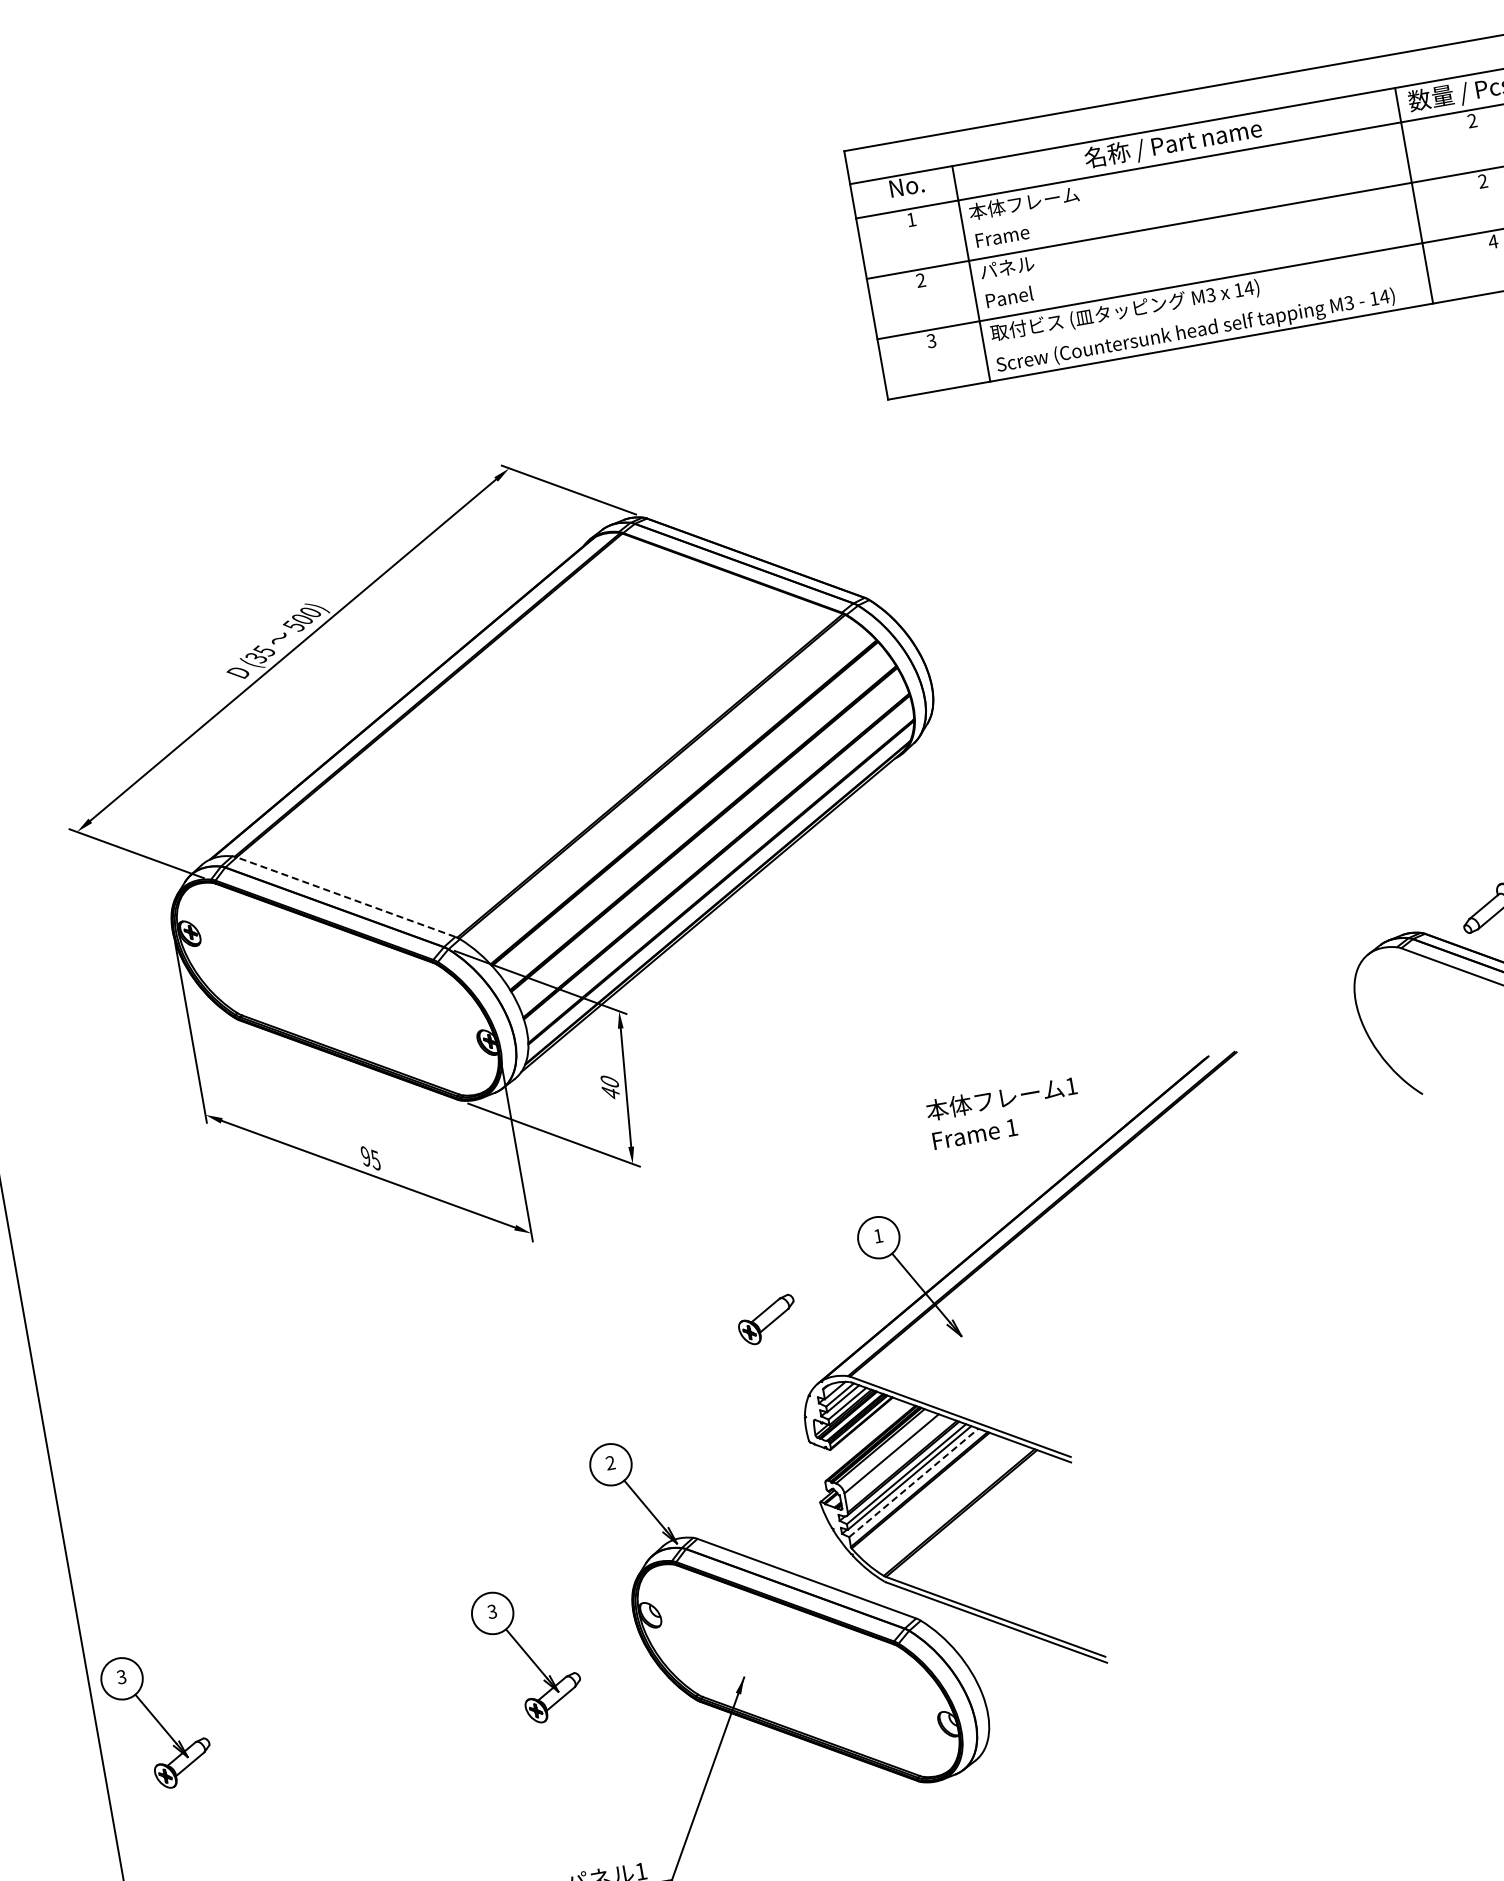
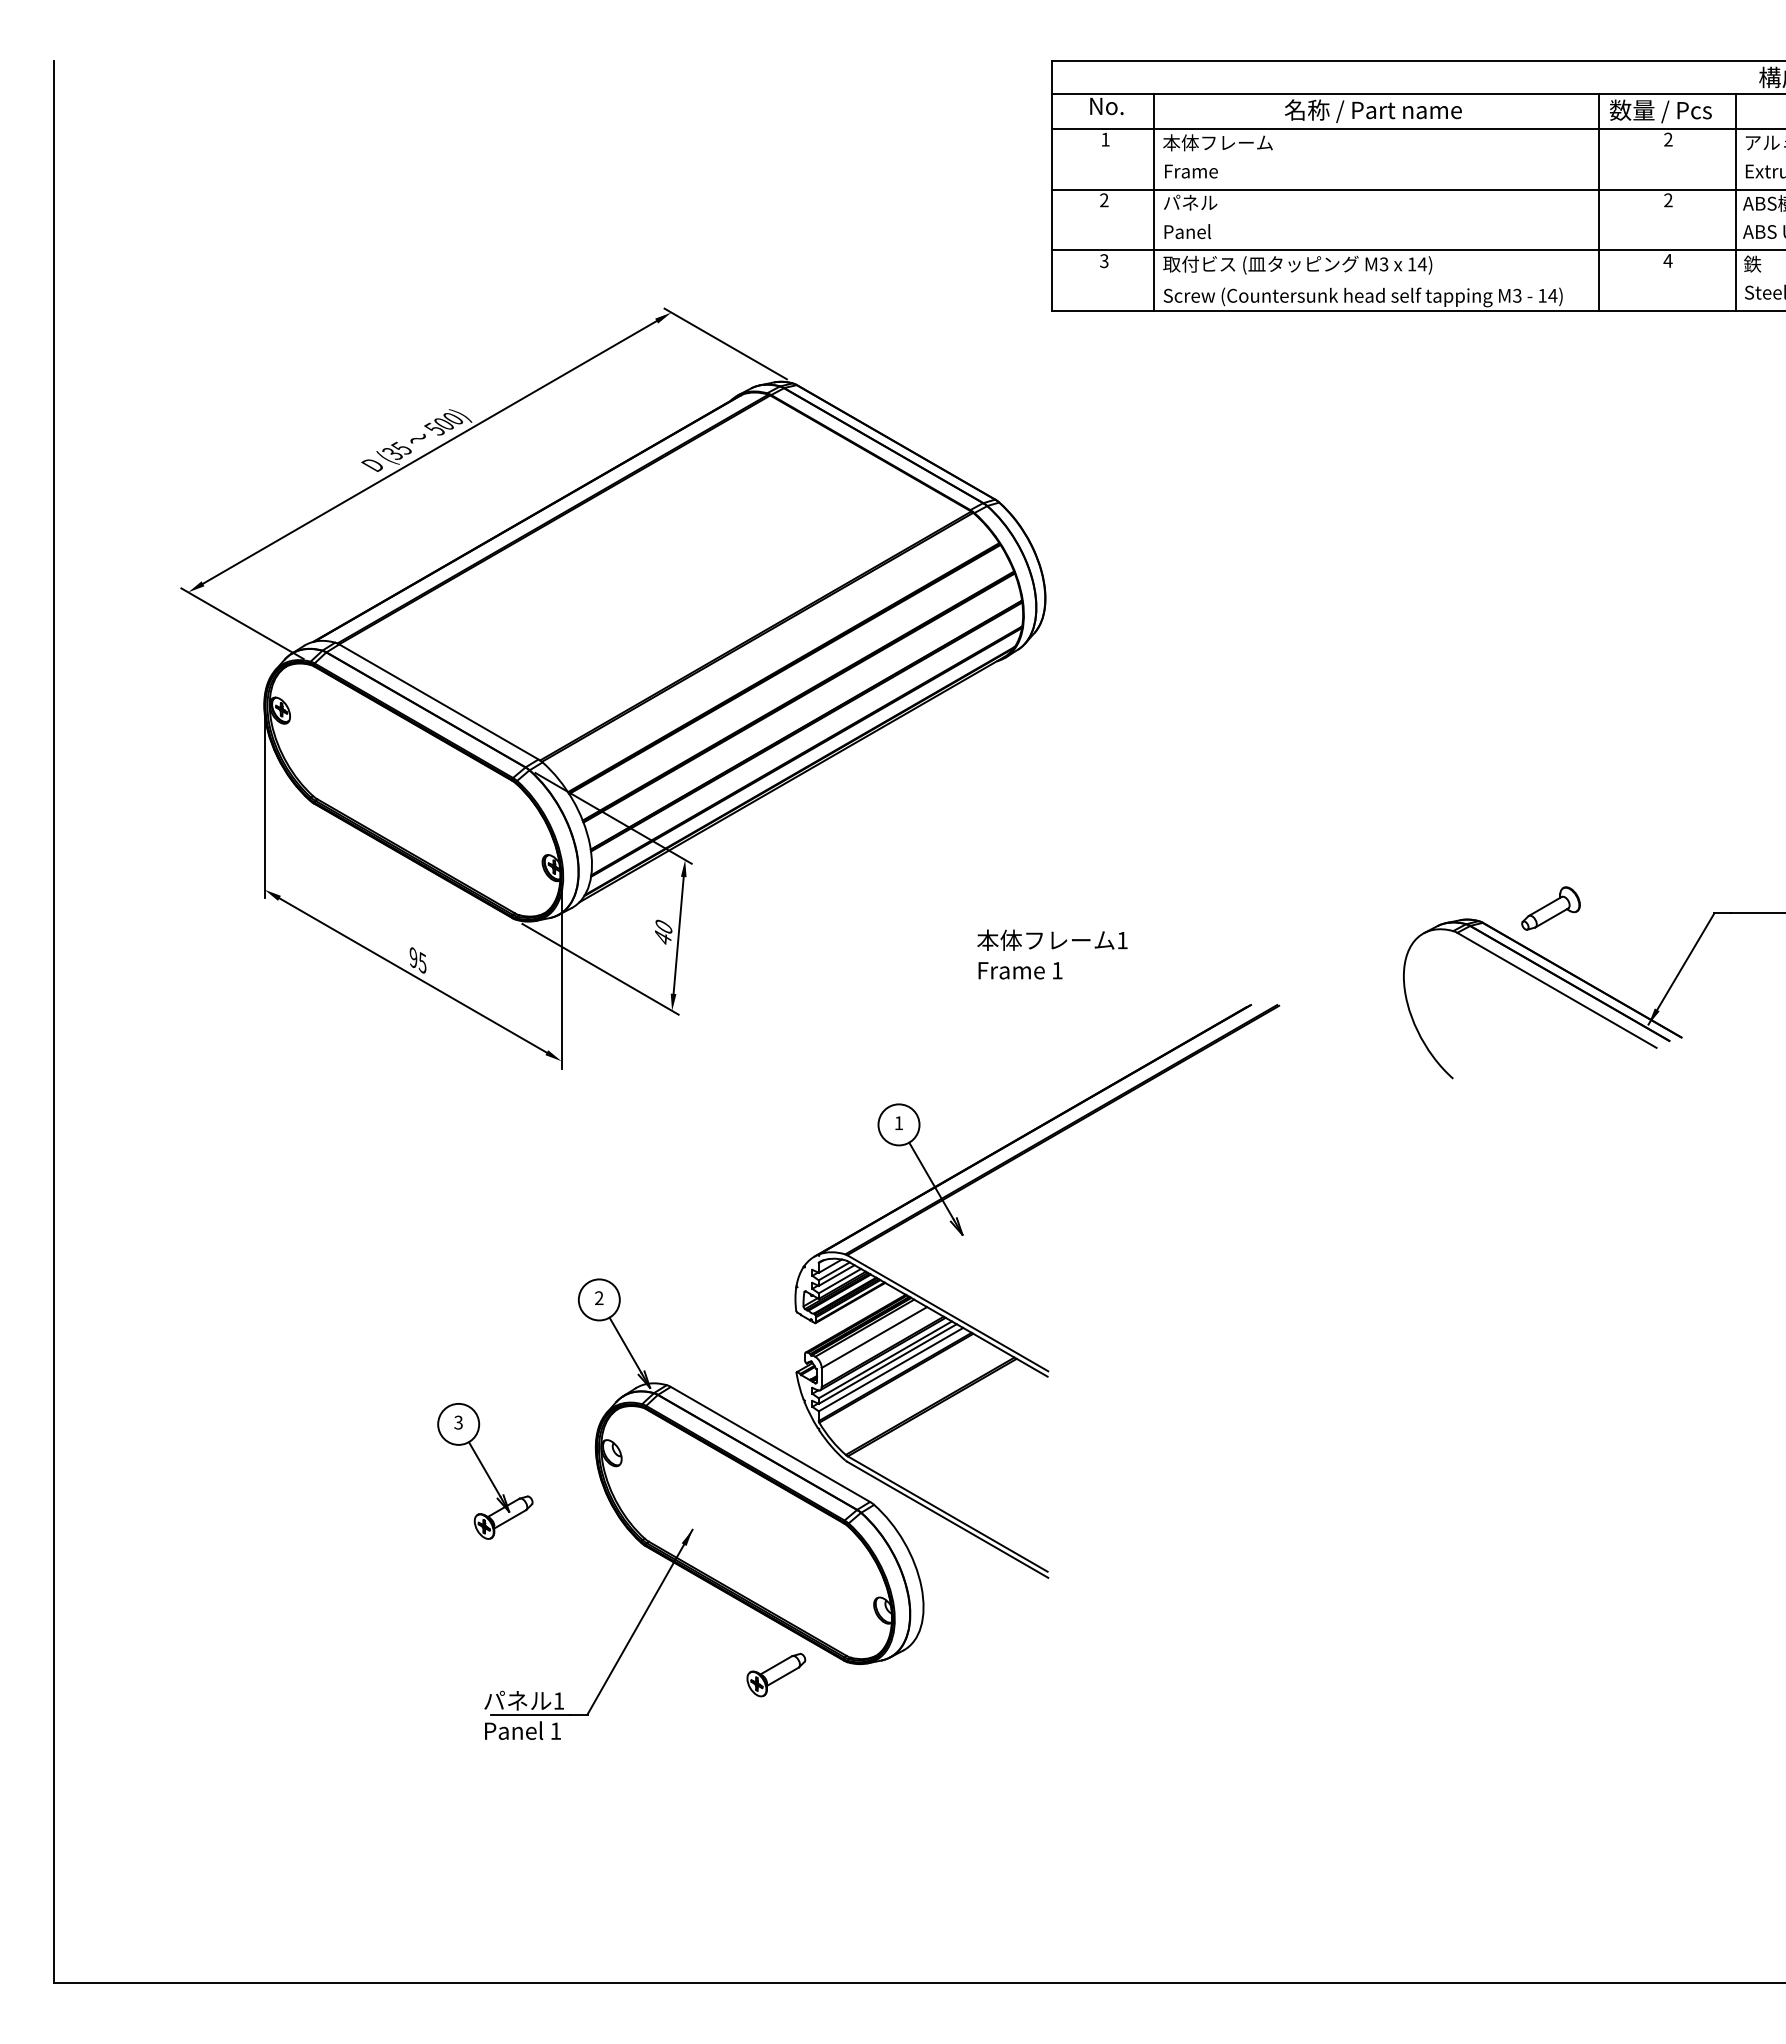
line: (345, 896) -> (438, 701), dashed -> solid
text: (1004, 1112) -> (1052, 954), moved
part: (767, 1319) -> (776, 1674), moved
line: (914, 1482) -> (891, 1369), dashed -> solid
part: (157, 1721) -> (113, 1471), removed

